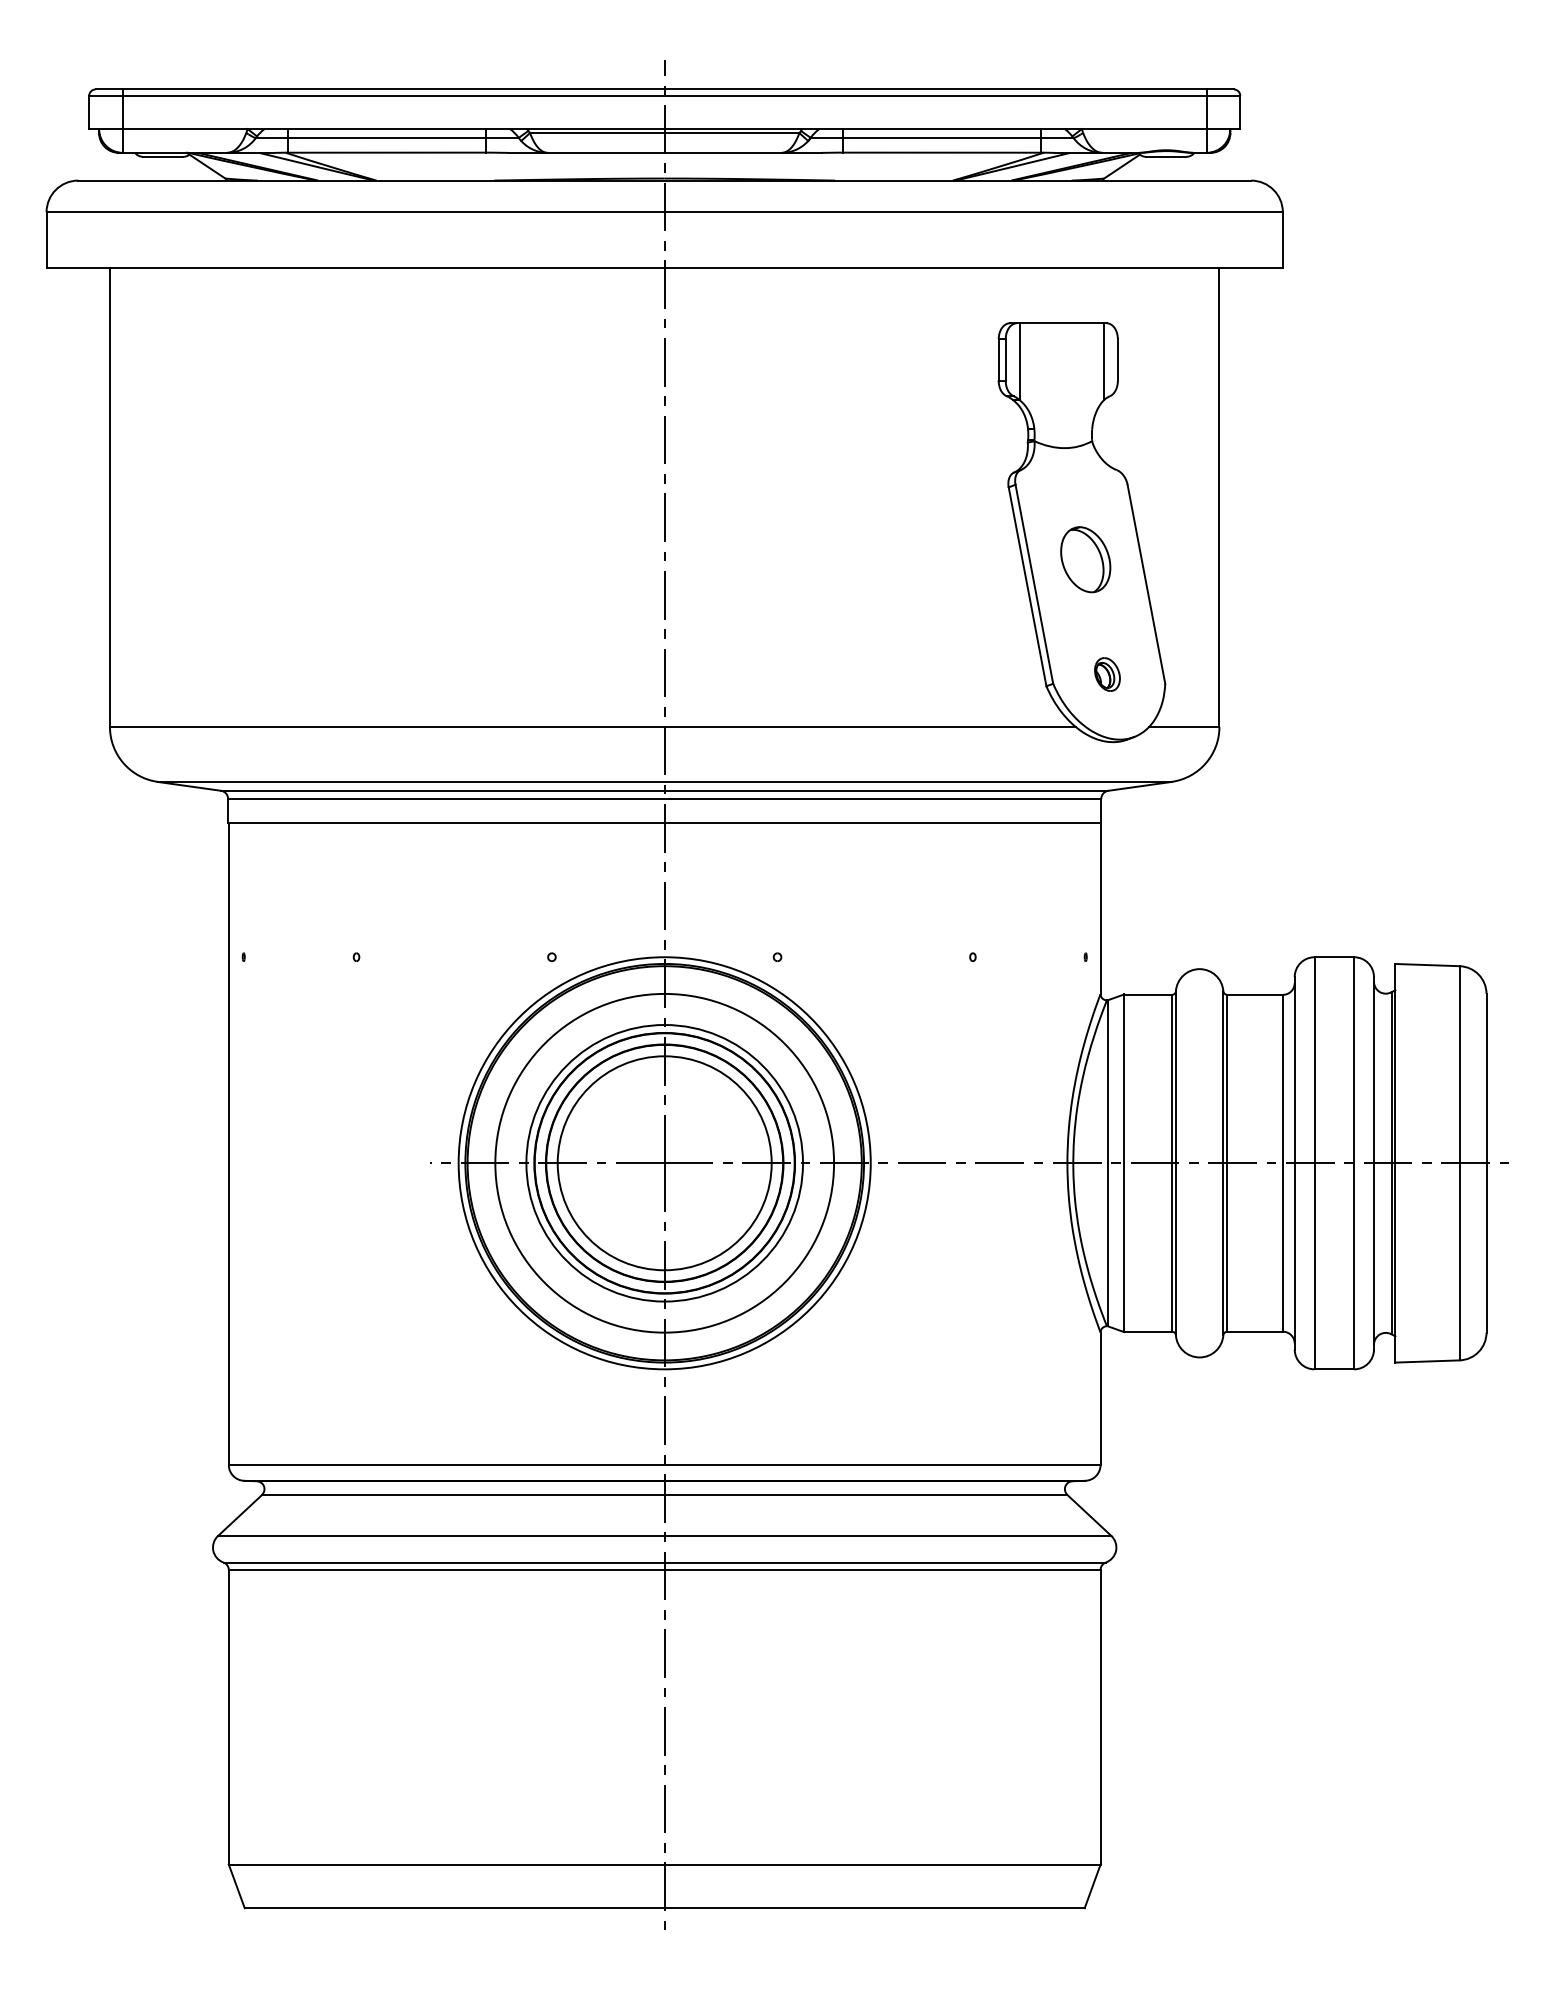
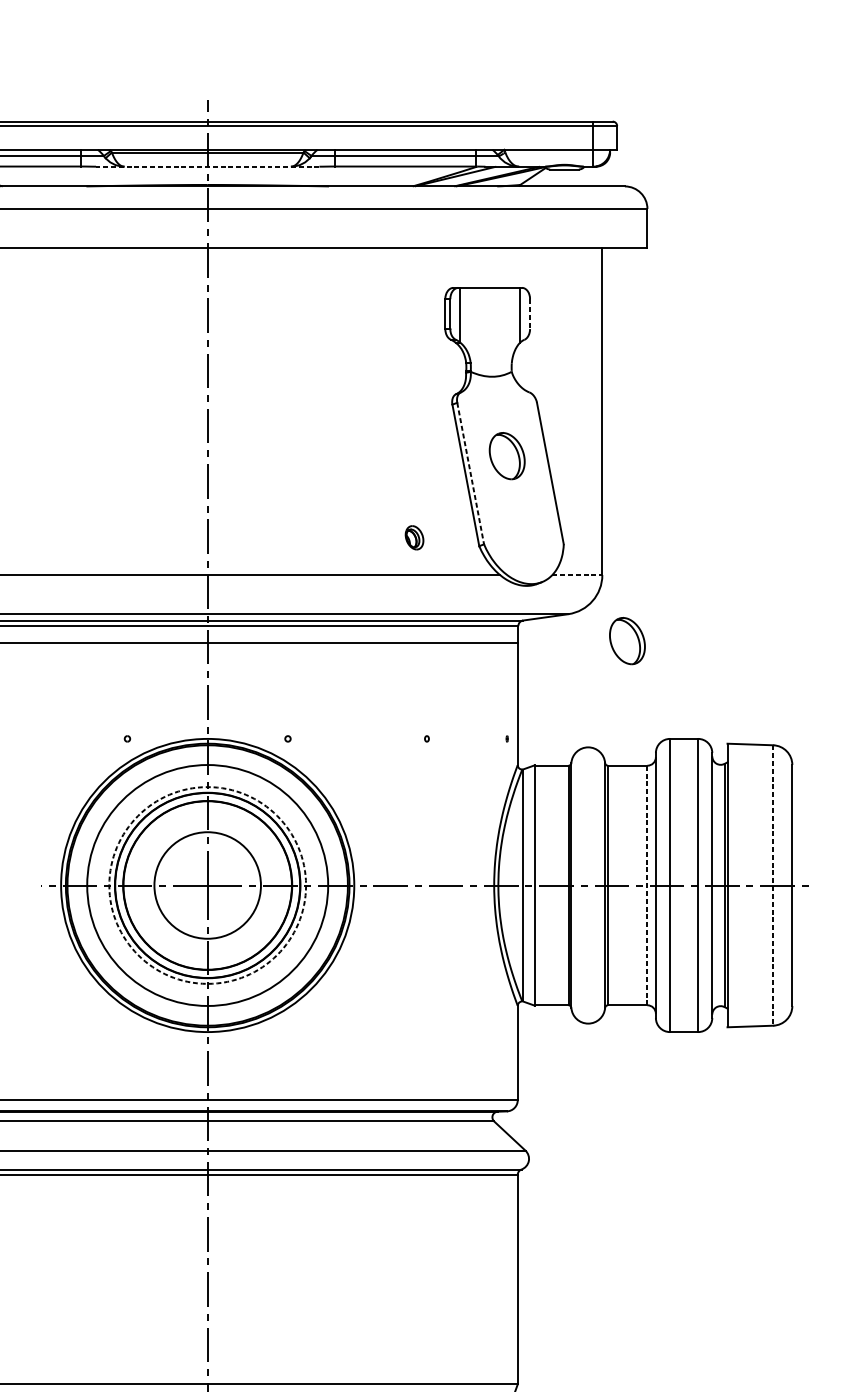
line: (664, 152) -> (207, 166), solid -> dashed
line: (1117, 360) -> (529, 314), solid -> dashed
line: (1034, 584) -> (470, 473), solid -> dashed
part: (1107, 674) -> (414, 537), moved
line: (1184, 726) -> (577, 574), solid -> dashed
part: (1254, 819) -> (627, 640), added
circle: (664, 1163) -> (207, 885), size x0.7
circle: (664, 1163) -> (207, 885), solid -> dashed
line: (1282, 1163) -> (647, 885), solid -> dashed
line: (1459, 1163) -> (773, 885), solid -> dashed

